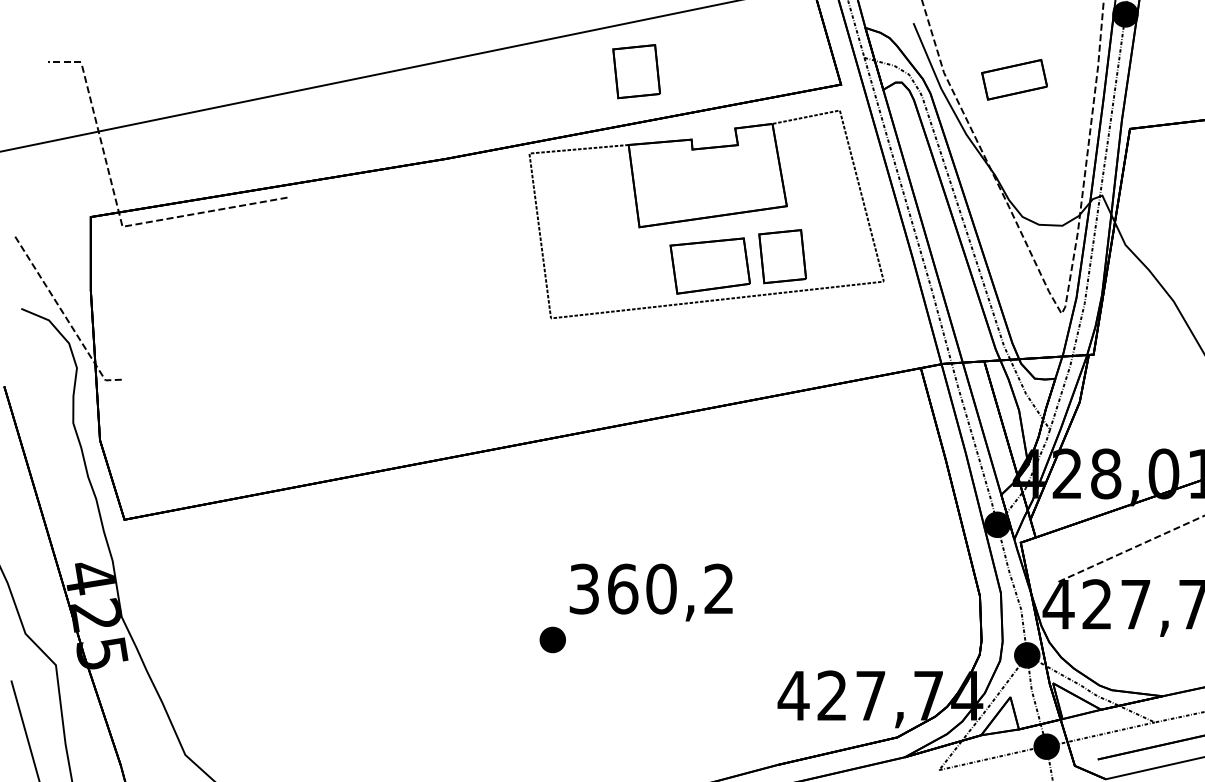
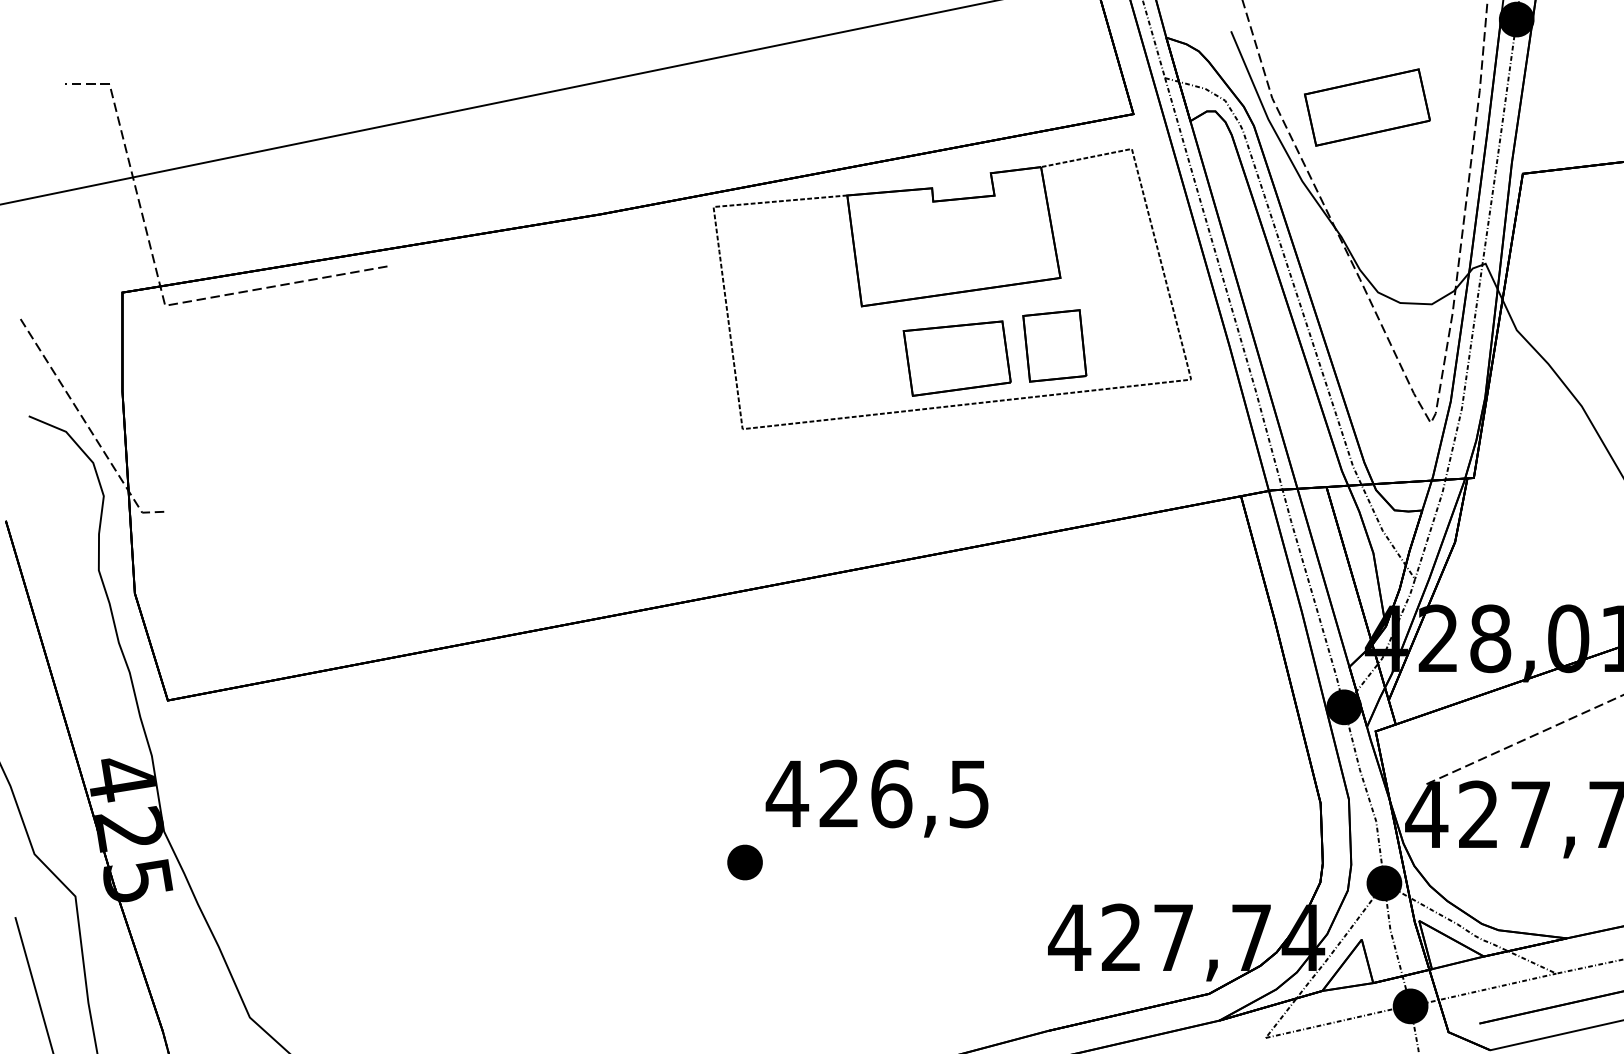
part: (636, 71) -> (857, 96), removed
part: (1014, 79) -> (1367, 107), size x1.43
text: (650, 588) -> (876, 793), 360,2 -> 426,5

